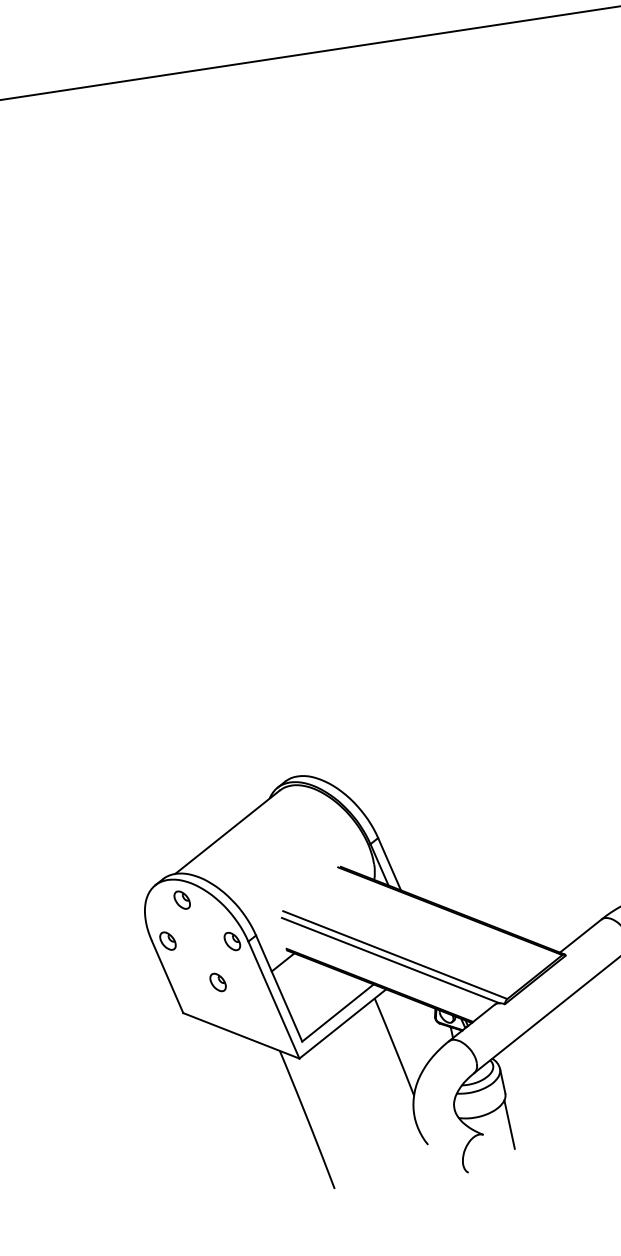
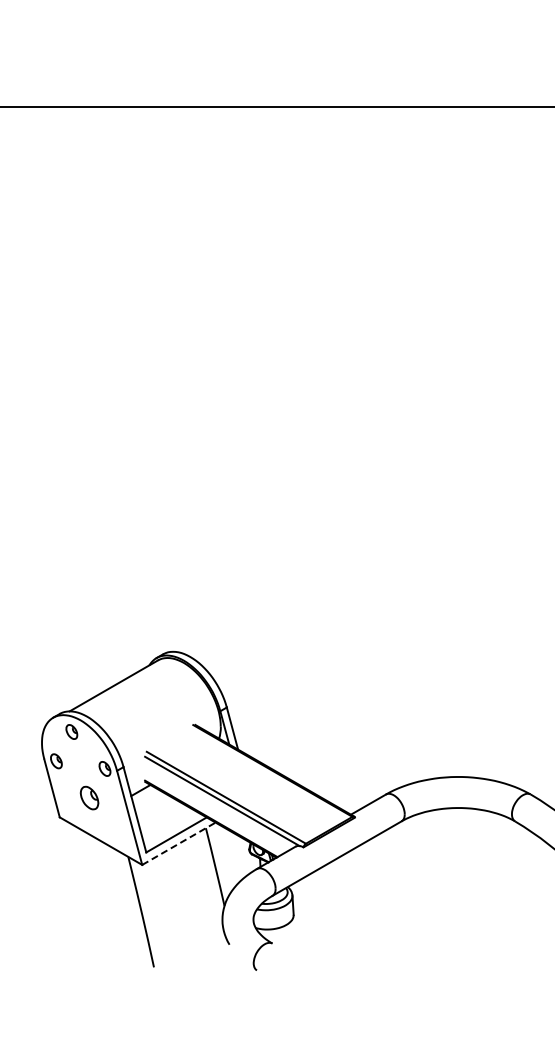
part: (218, 982) -> (89, 798), size x1.6
line: (343, 1023) -> (179, 843), solid -> dashed
line: (509, 1124) -> (293, 938), removed

